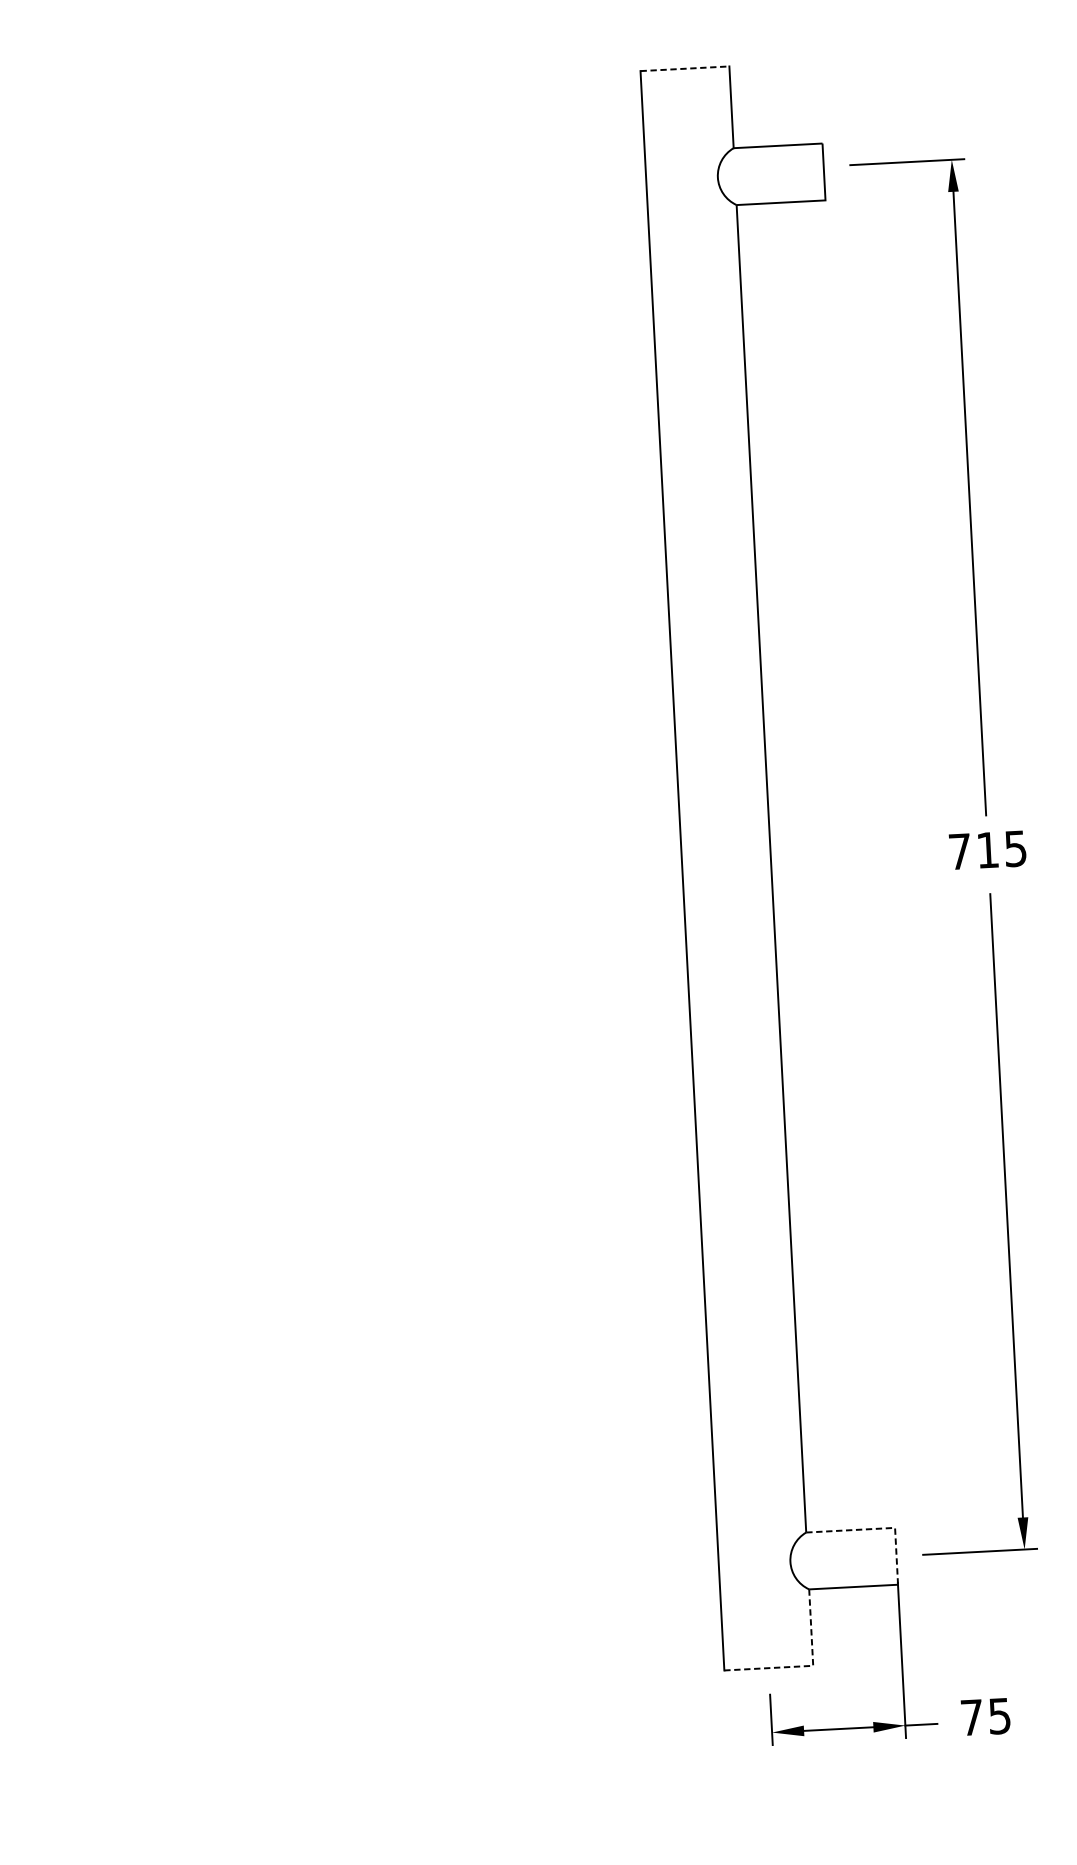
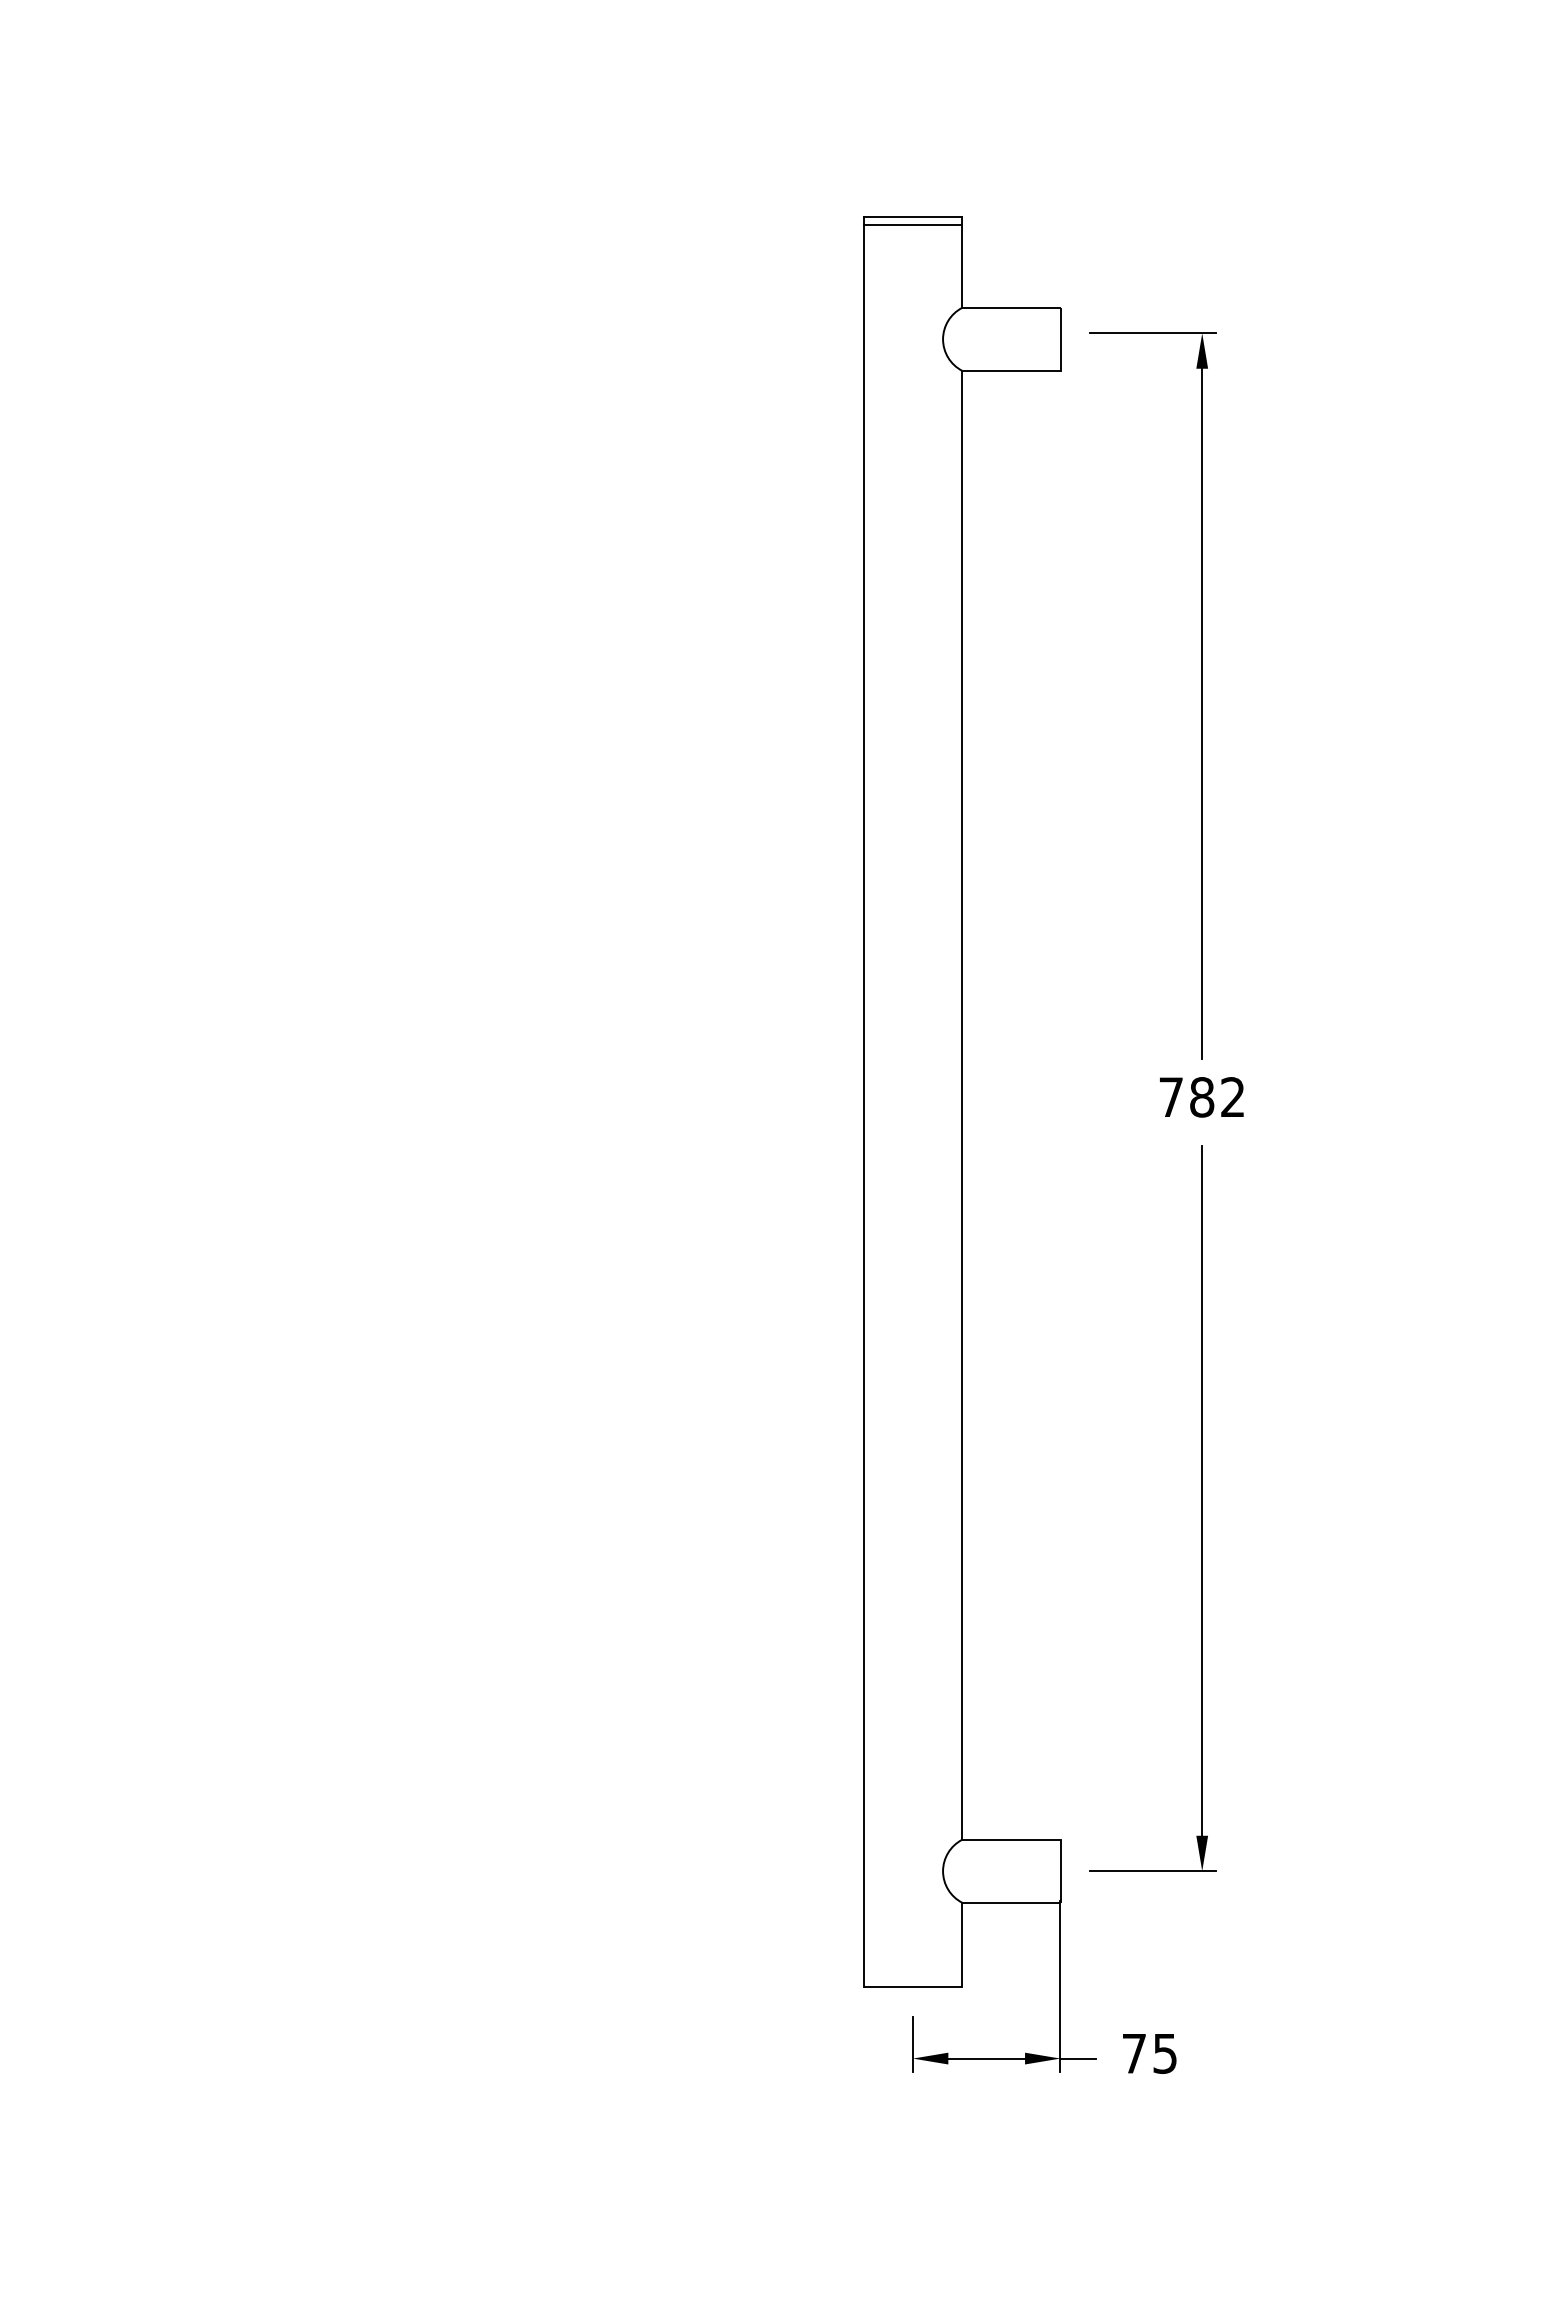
line: (685, 68) -> (913, 217), dashed -> solid
line: (684, 76) -> (912, 225), added
text: (1001, 849) -> (1217, 1097), 715 -> 782
line: (879, 1528) -> (1043, 1839), dashed -> solid
line: (807, 1666) -> (955, 1987), dashed -> solid

